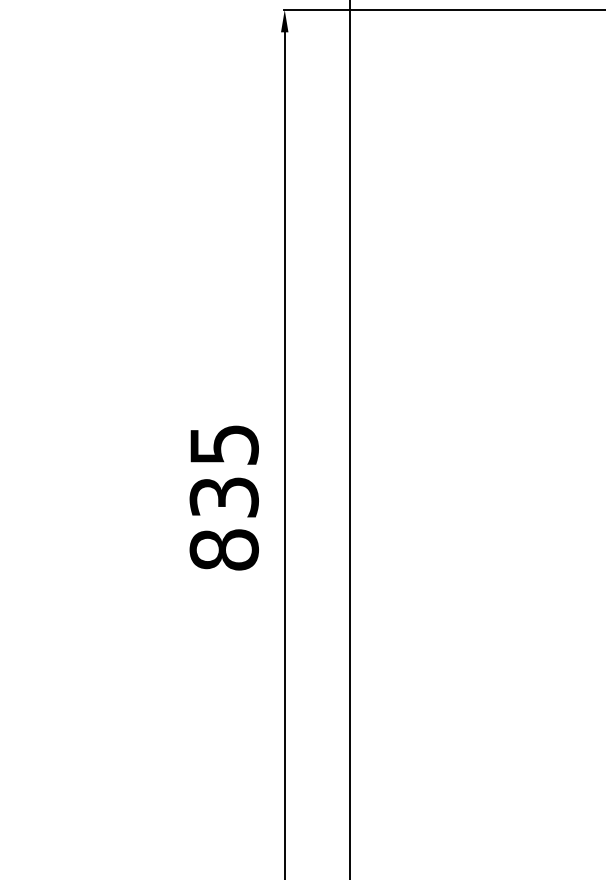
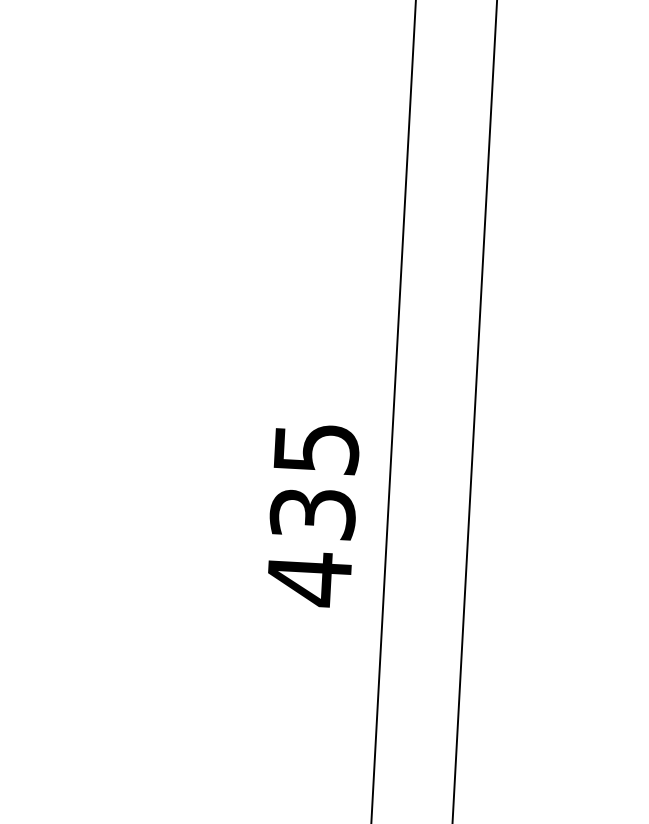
text: (223, 550) -> (308, 579), 835 -> 435

